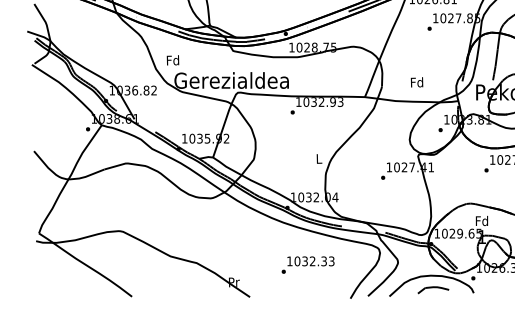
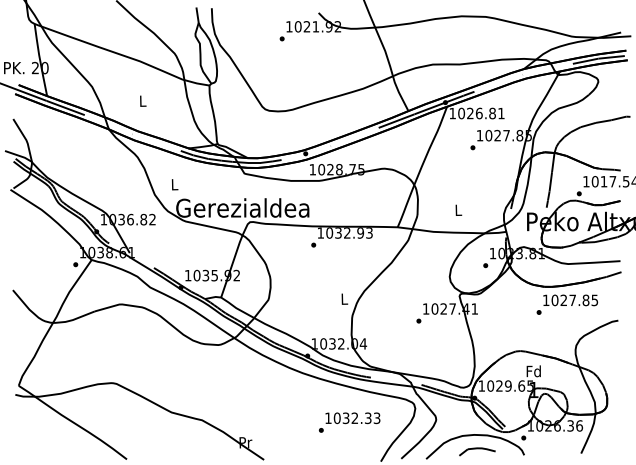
text: (172, 60) -> (174, 184), Fd -> L
text: (417, 81) -> (458, 209), Fd -> L
text: (308, 265) -> (349, 422), moved

